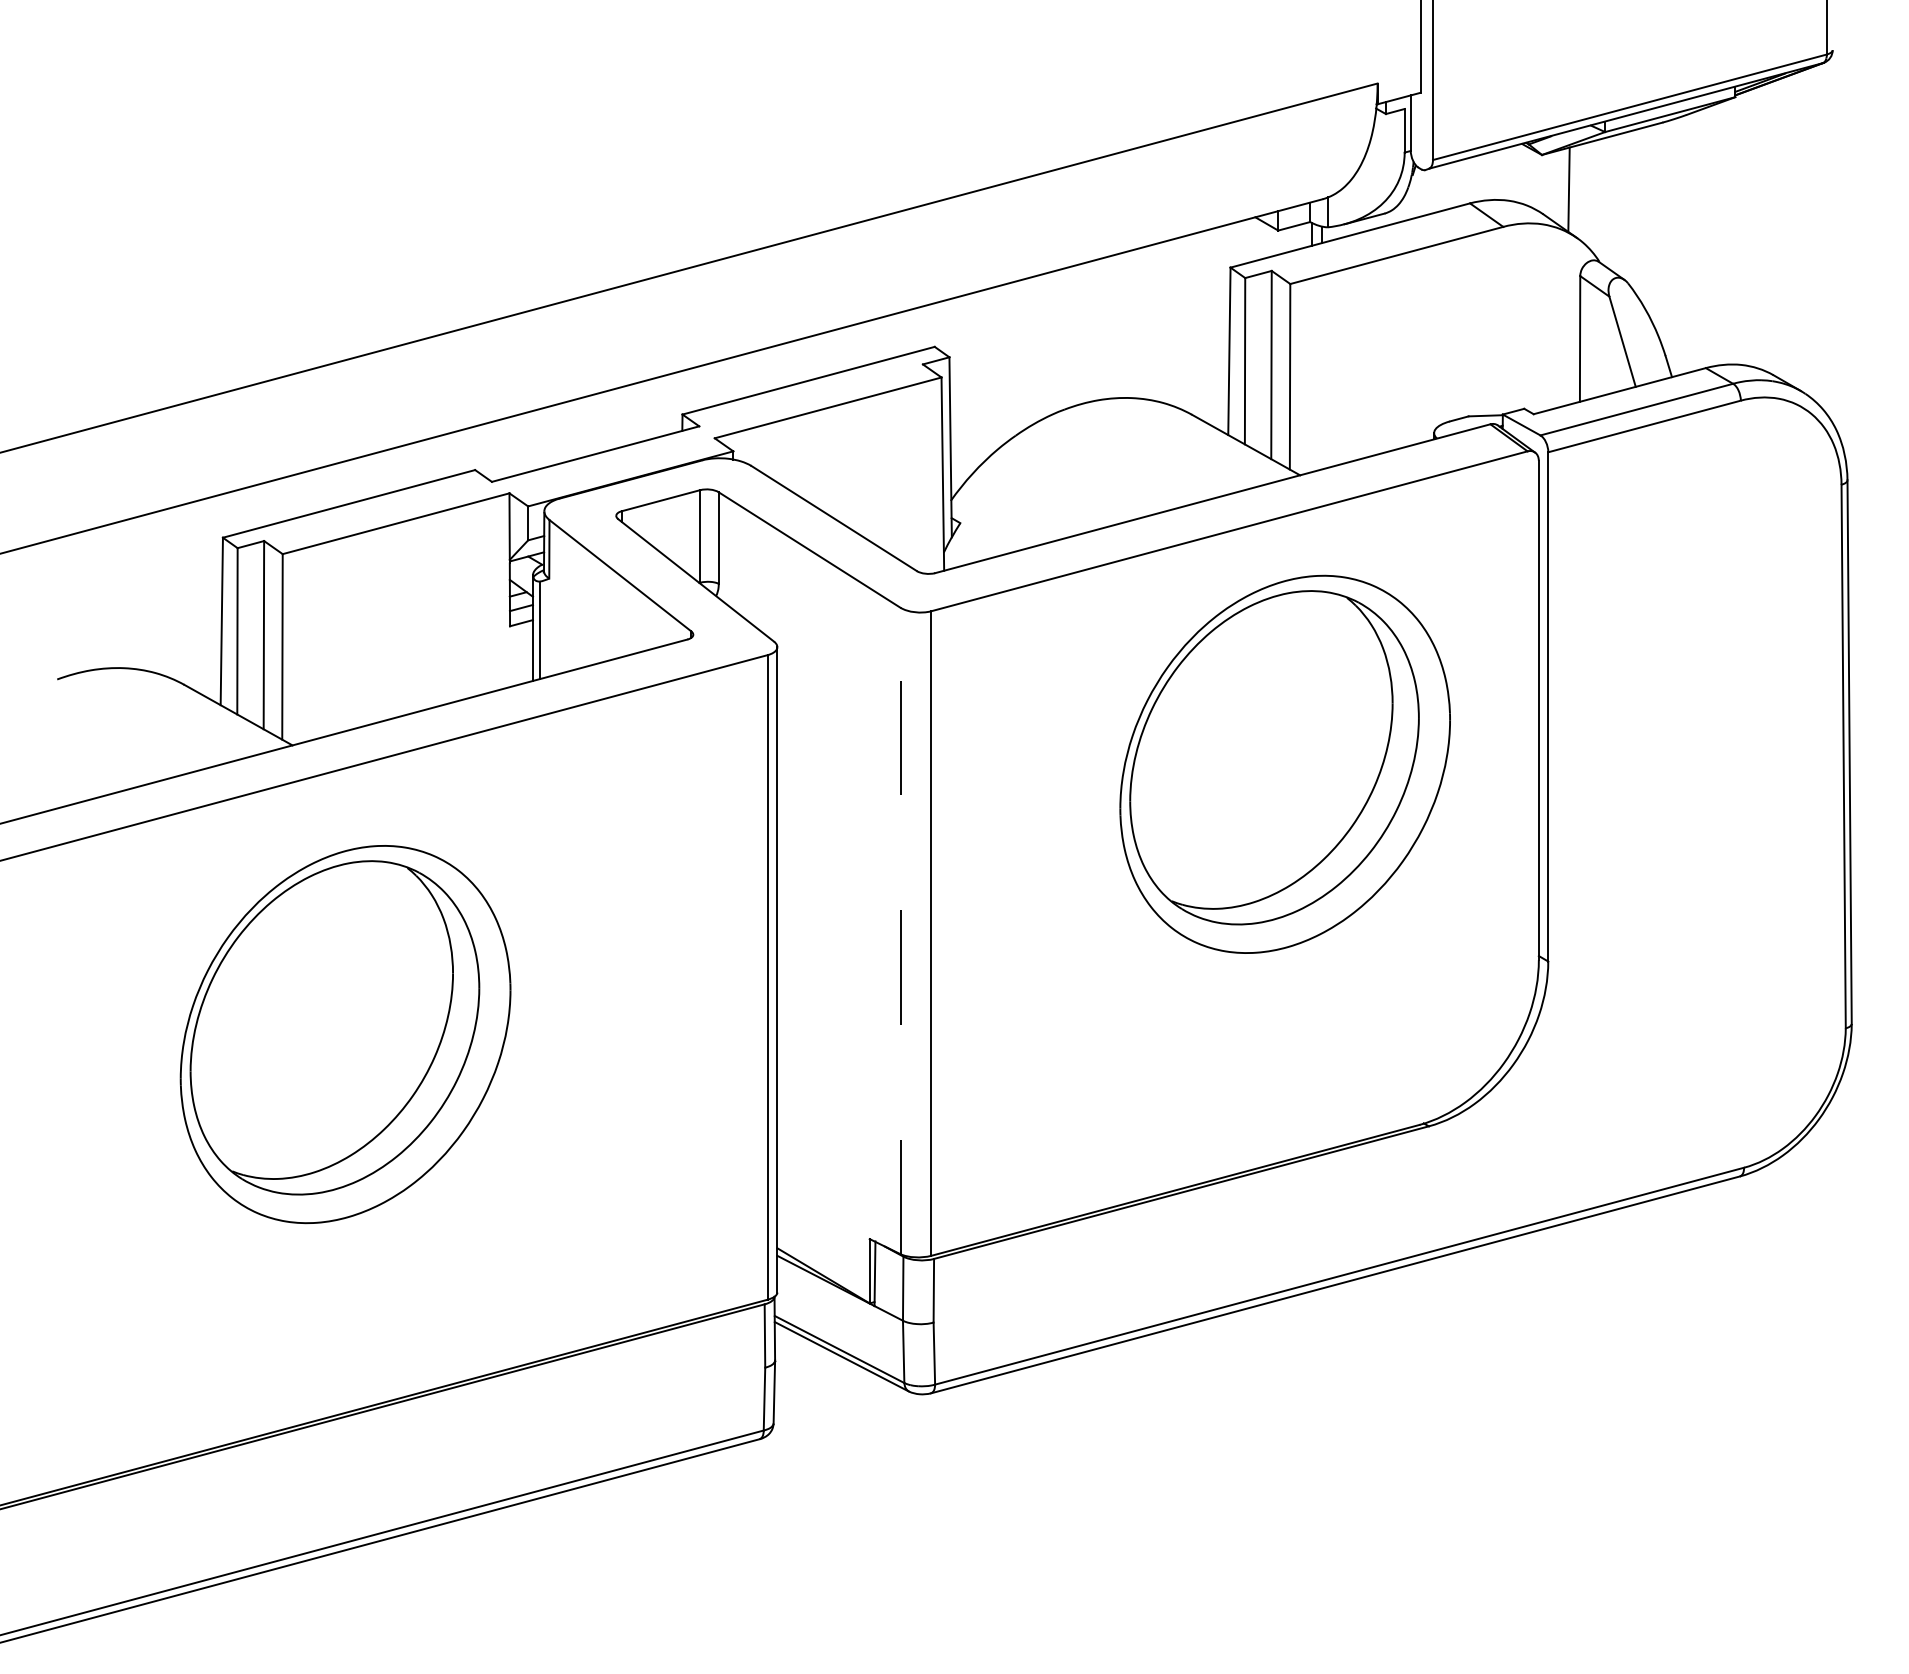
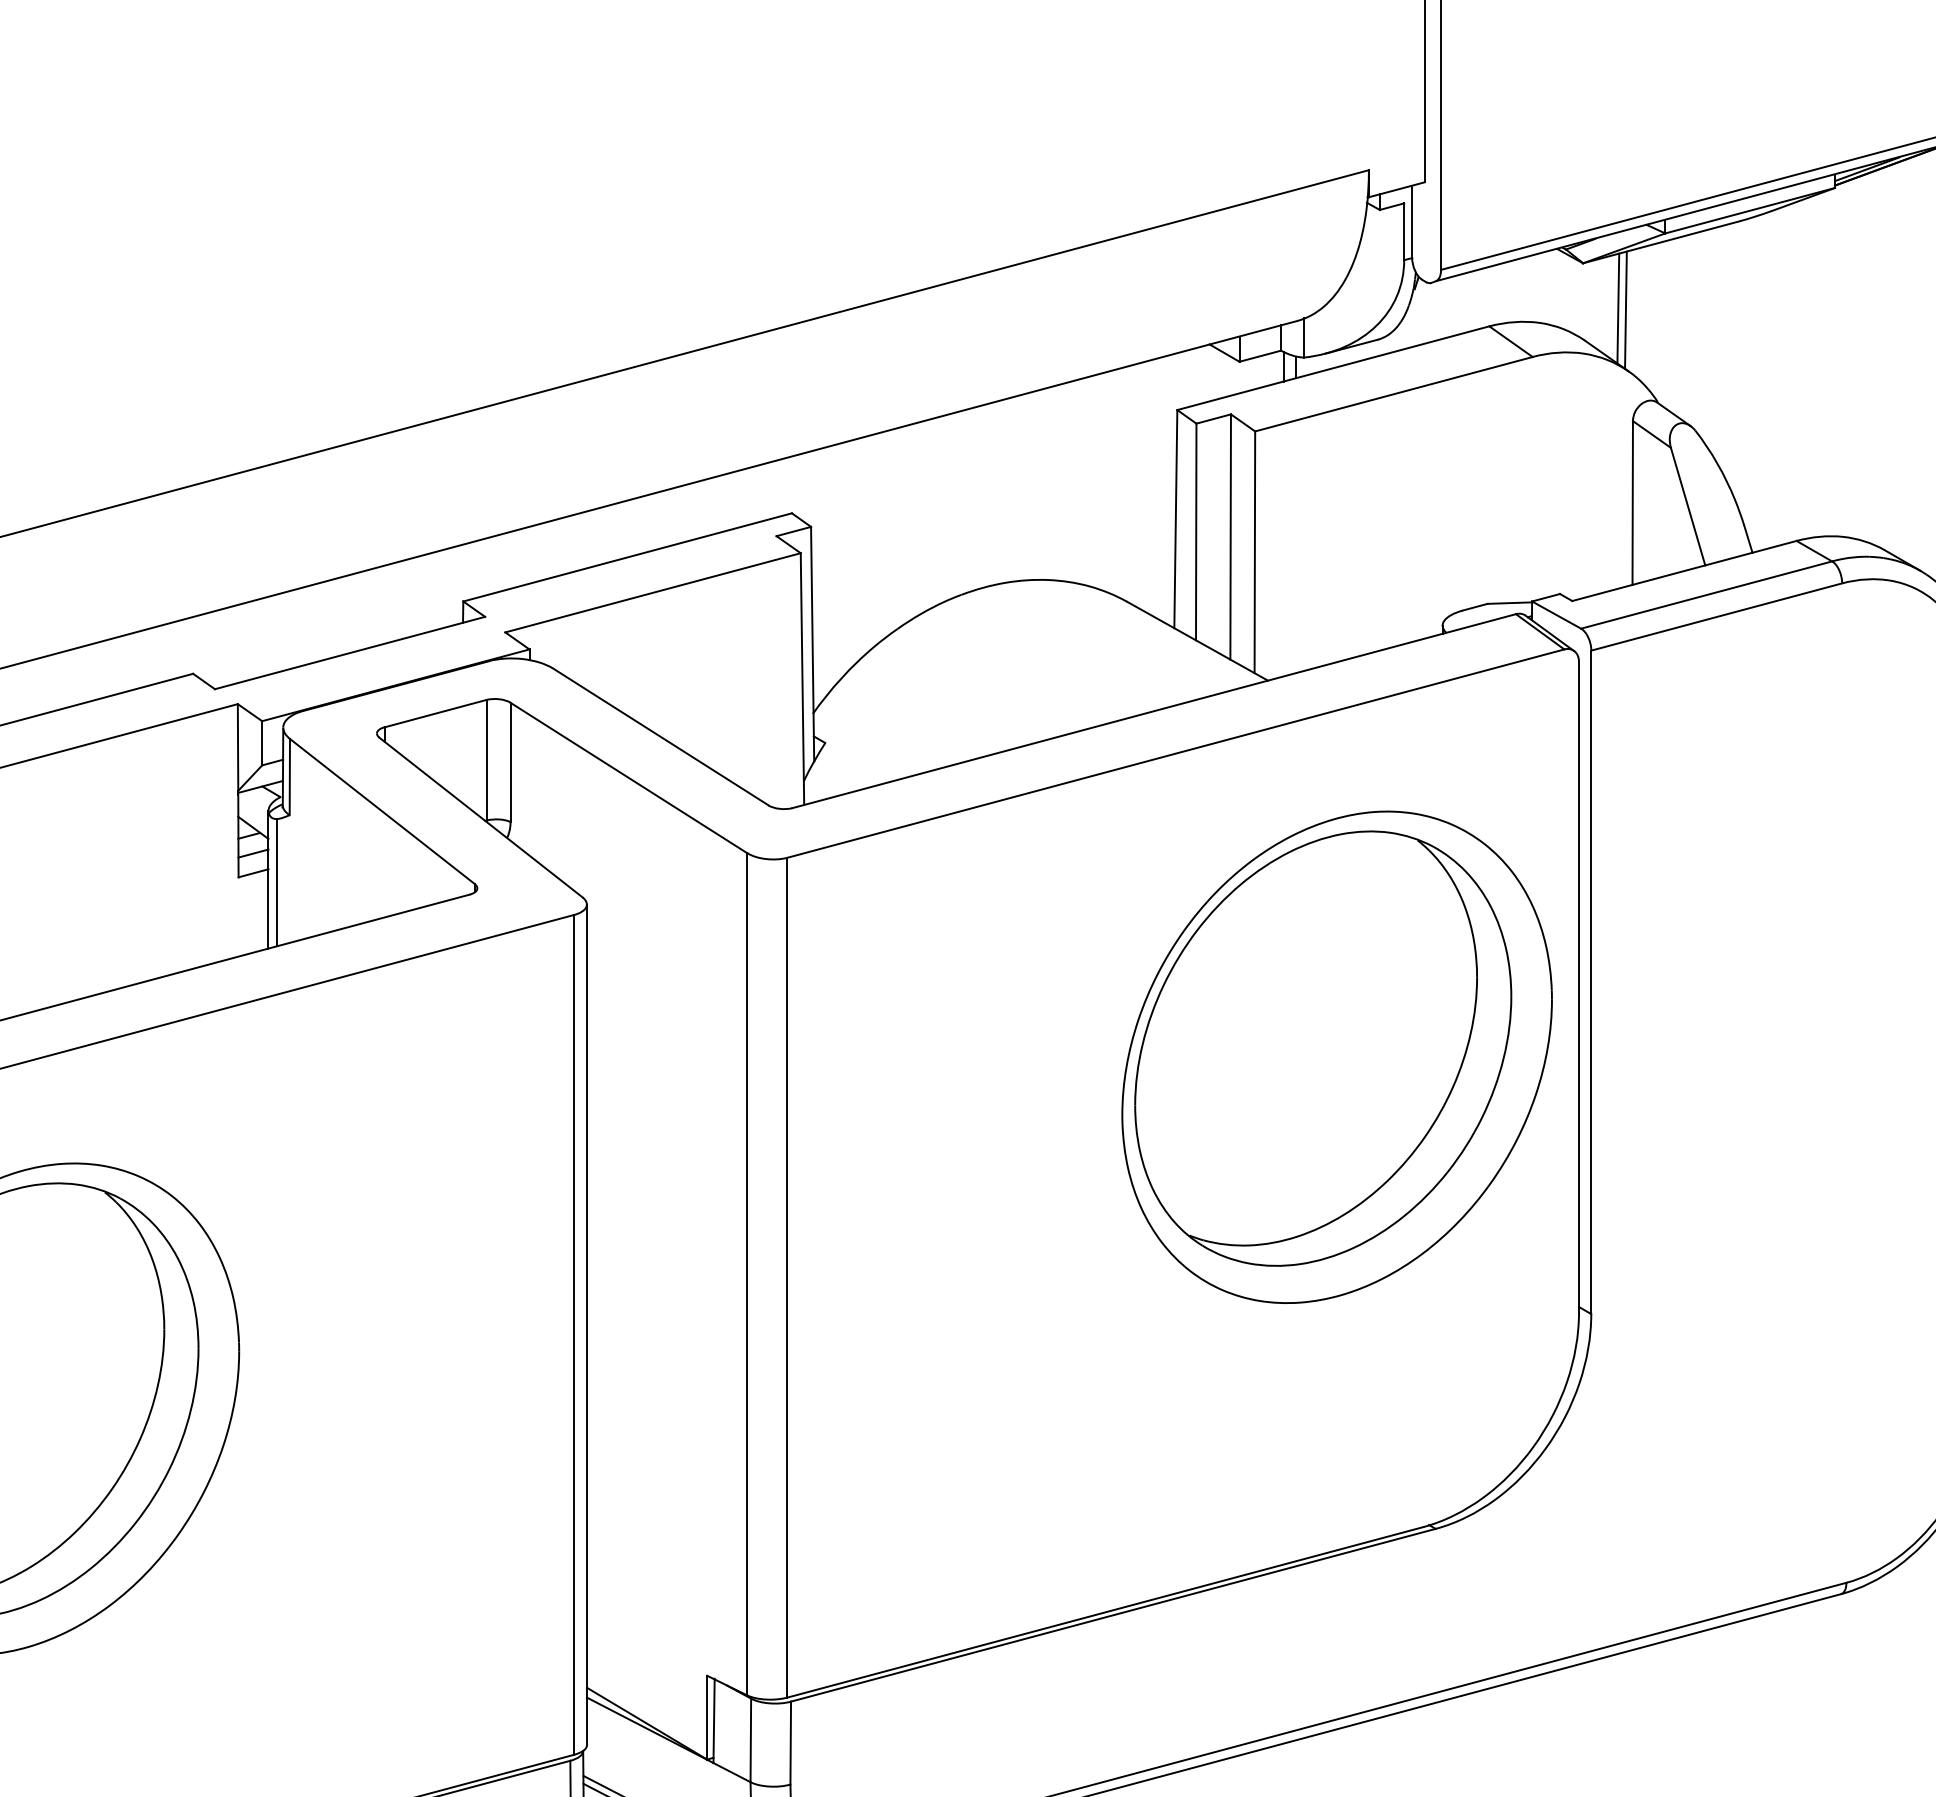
line: (1574, 190) -> (1625, 309), added
part: (1284, 763) -> (1336, 1056), moved
line: (900, 930) -> (747, 1273), dashed -> solid

